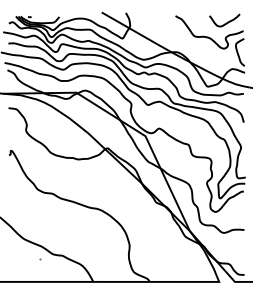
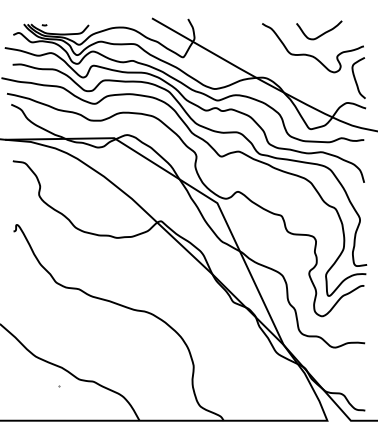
curve: (226, 22) -> (321, 33), moved

